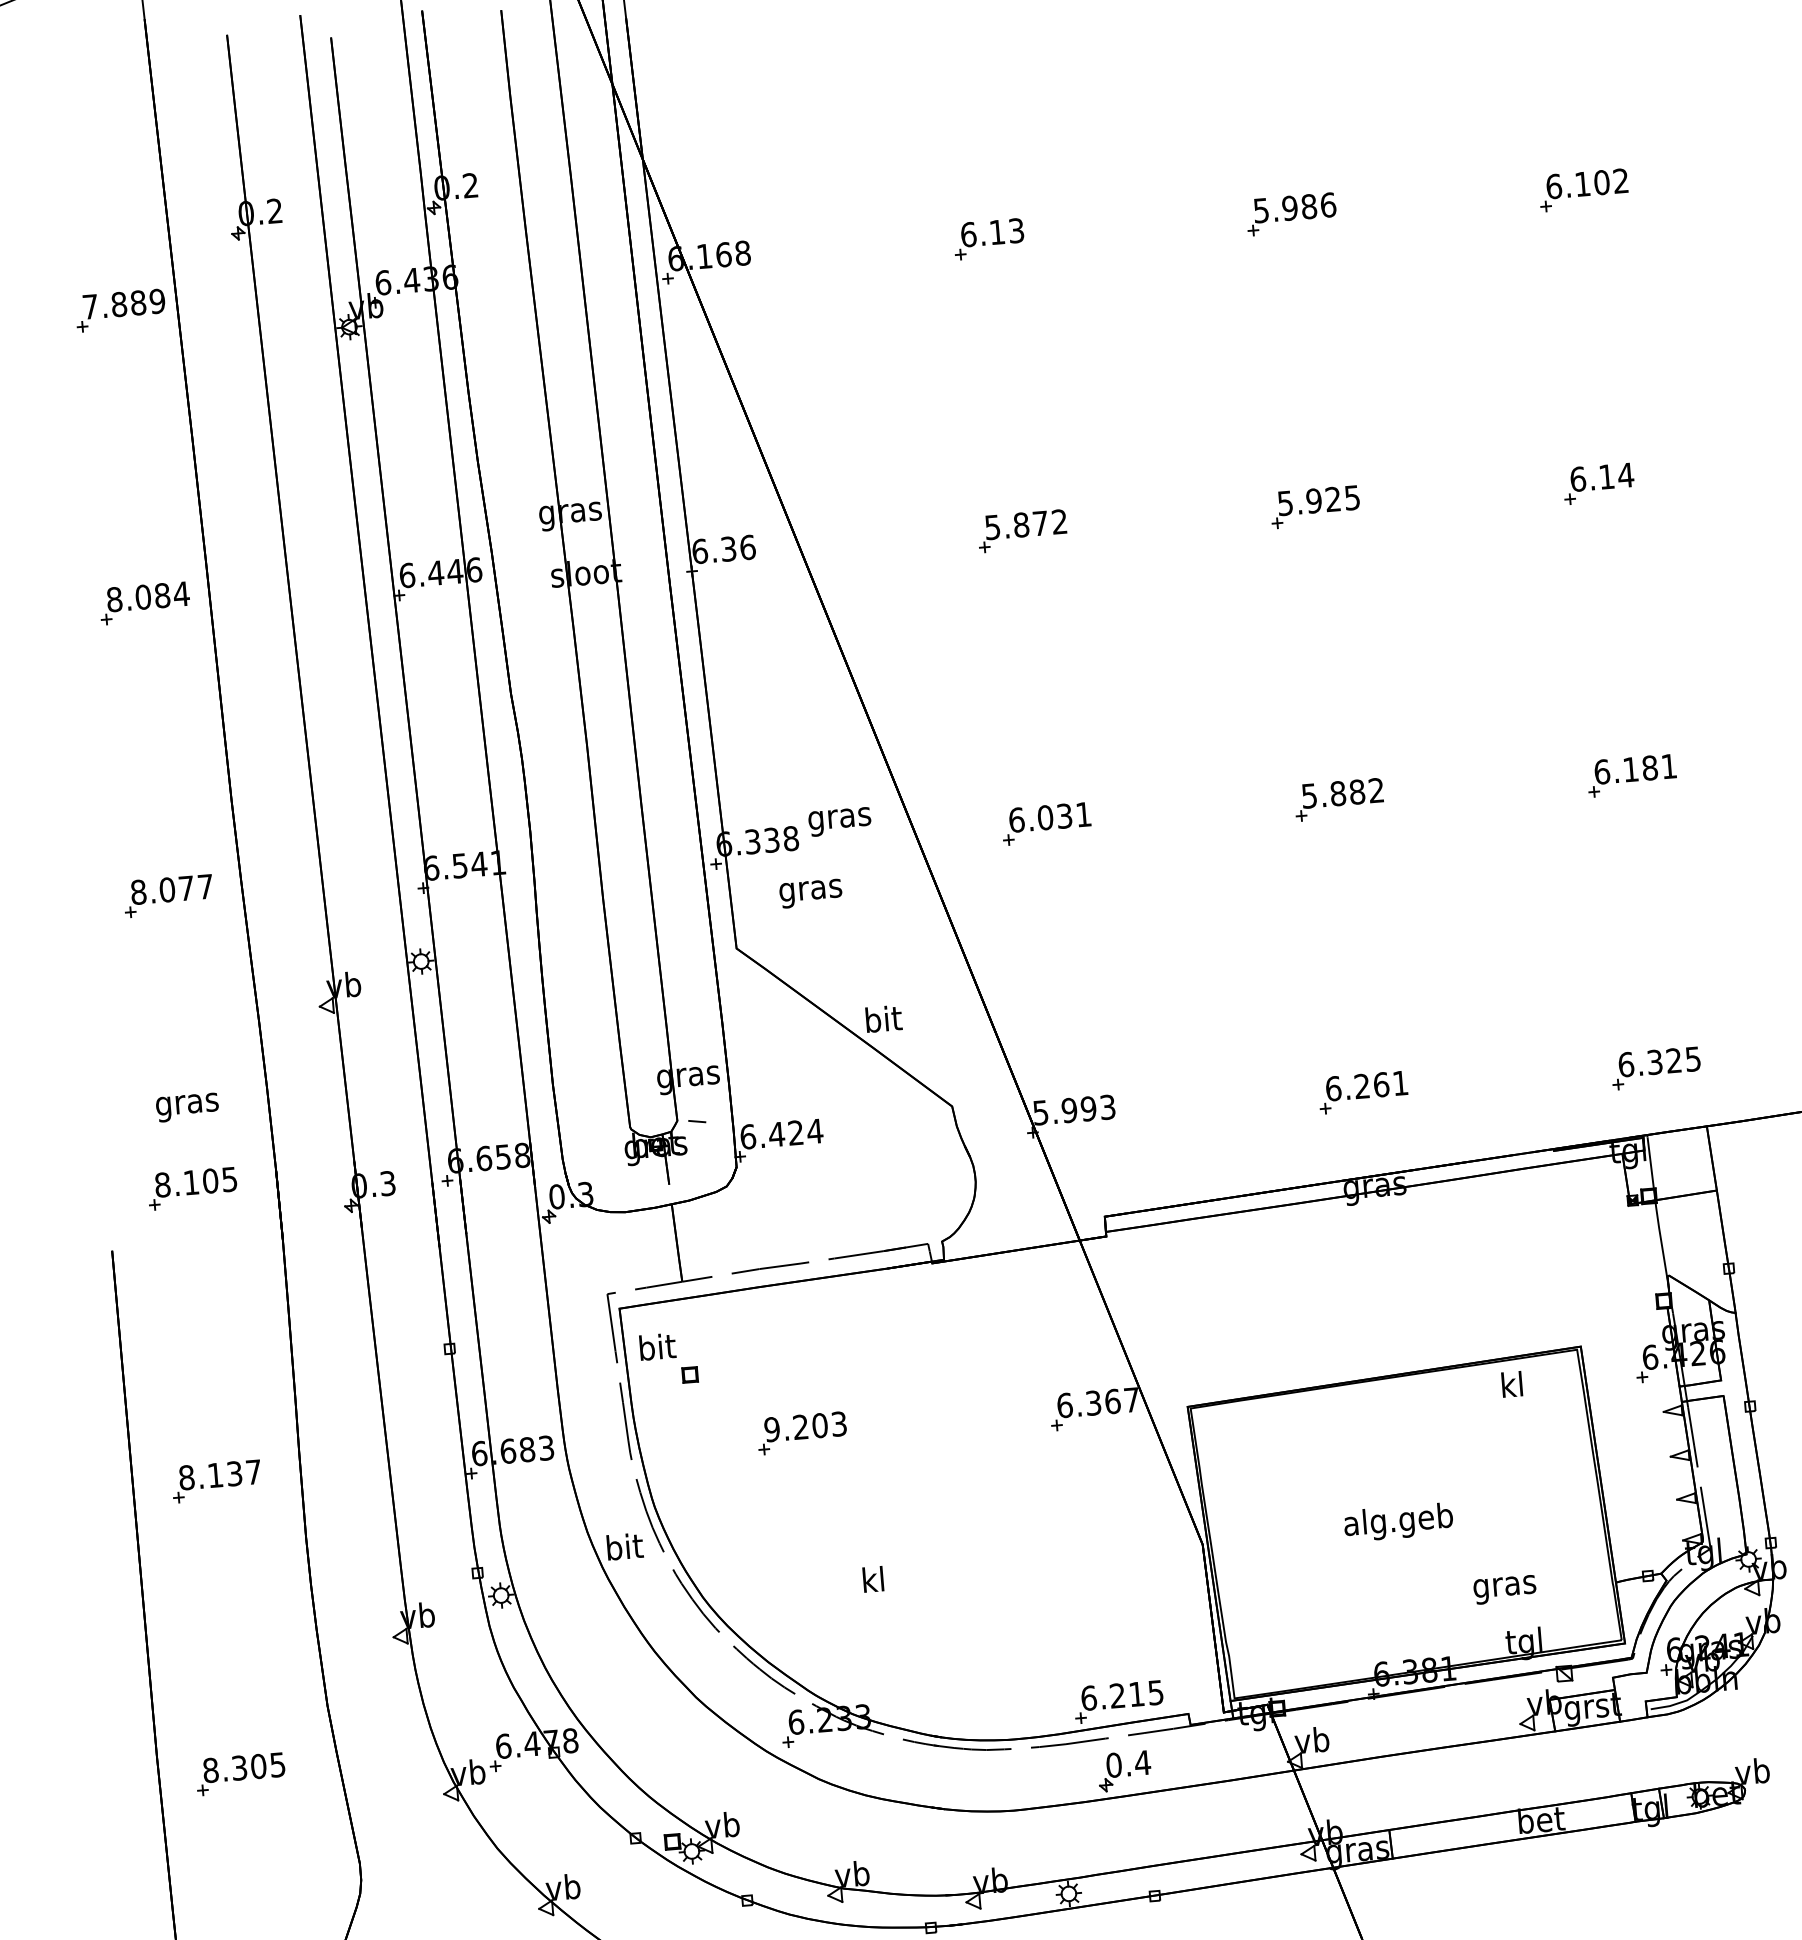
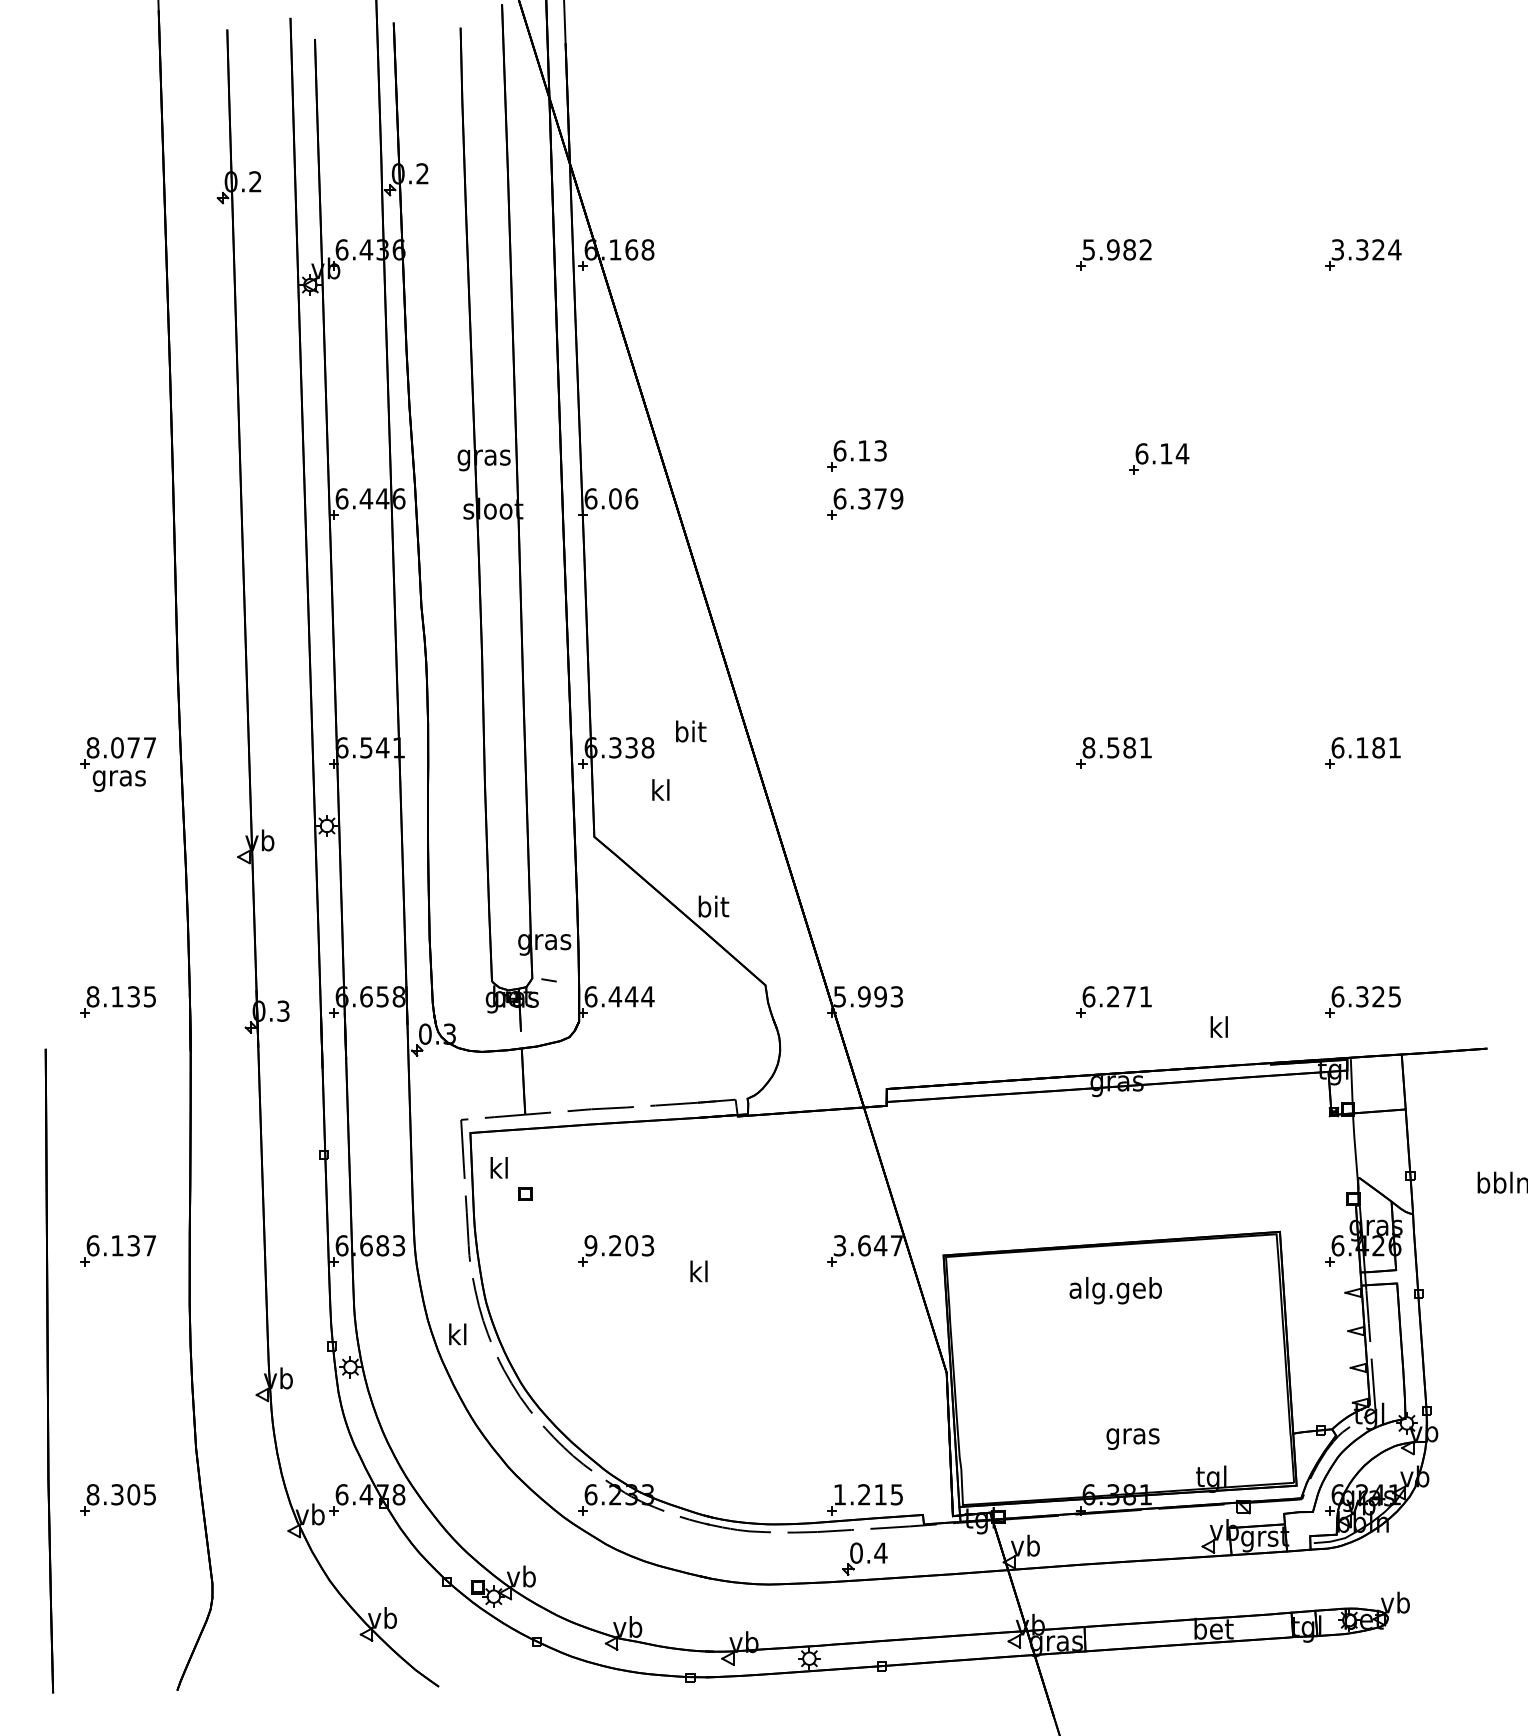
text: (1587, 183) -> (1366, 249), 6.102 -> 3.324
text: (1327, 204) -> (1145, 249), 5.986 -> 5.982
part: (988, 238) -> (856, 455), moved
part: (120, 309) -> (118, 254), removed
part: (1599, 483) -> (1159, 458), moved
part: (1314, 506) -> (1113, 503), removed
text: (1026, 524) -> (868, 498), 5.872 -> 6.379
text: (728, 548) -> (615, 498), 6.36 -> 6.06
part: (144, 602) -> (118, 503), removed
text: (1341, 792) -> (1116, 747), 5.882 -> 8.581
text: (839, 817) -> (690, 733), gras -> bit
part: (1046, 823) -> (864, 752), removed
text: (810, 889) -> (660, 792), gras -> kl
text: (1381, 1084) -> (1129, 996), 6.261 -> 6.271
text: (186, 1106) -> (118, 780), moved
text: (795, 1132) -> (631, 996), 6.424 -> 6.444
text: (210, 1180) -> (133, 996), 8.105 -> 8.135
text: (657, 1346) -> (499, 1167), bit -> kl
text: (1511, 1383) -> (1218, 1026), moved
text: (1089, 1403) -> (860, 1245), 6.367 -> 3.647
text: (186, 1477) -> (92, 1245), 8.137 -> 6.137
text: (1398, 1522) -> (1115, 1290), moved
text: (625, 1546) -> (458, 1334), bit -> kl
text: (872, 1579) -> (698, 1271), moved
text: (1504, 1589) -> (1132, 1438), moved
text: (1088, 1697) -> (839, 1494), 6.215 -> 1.215

